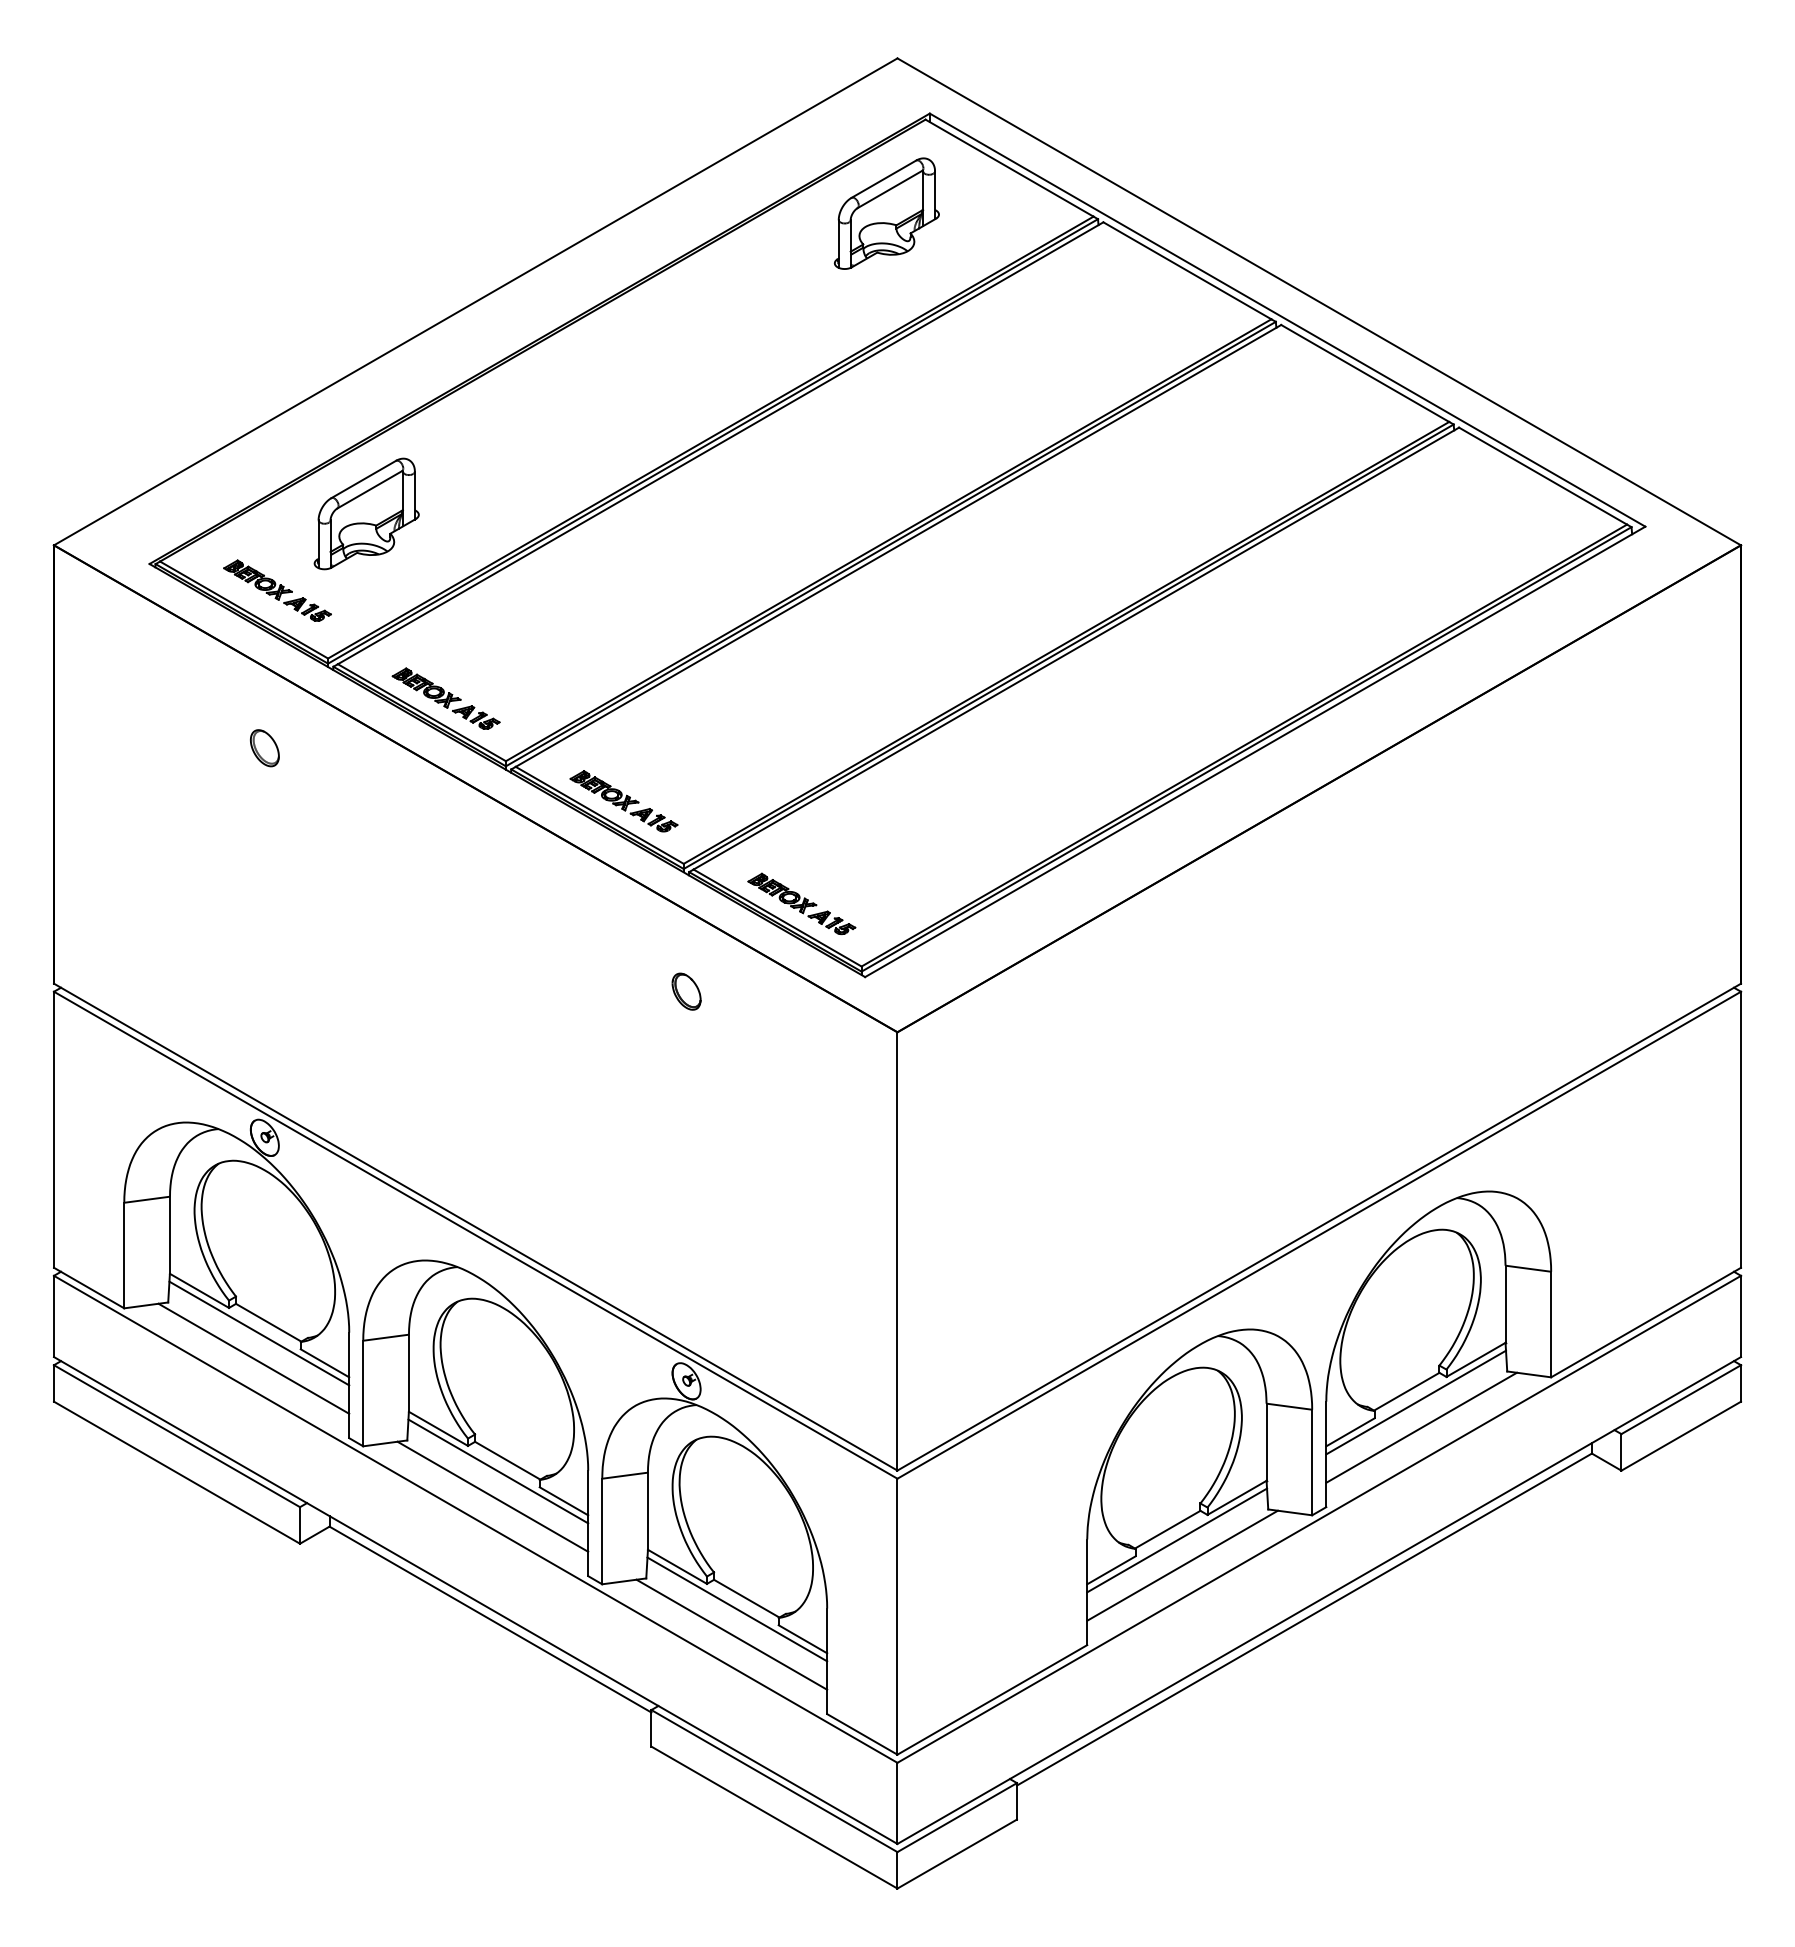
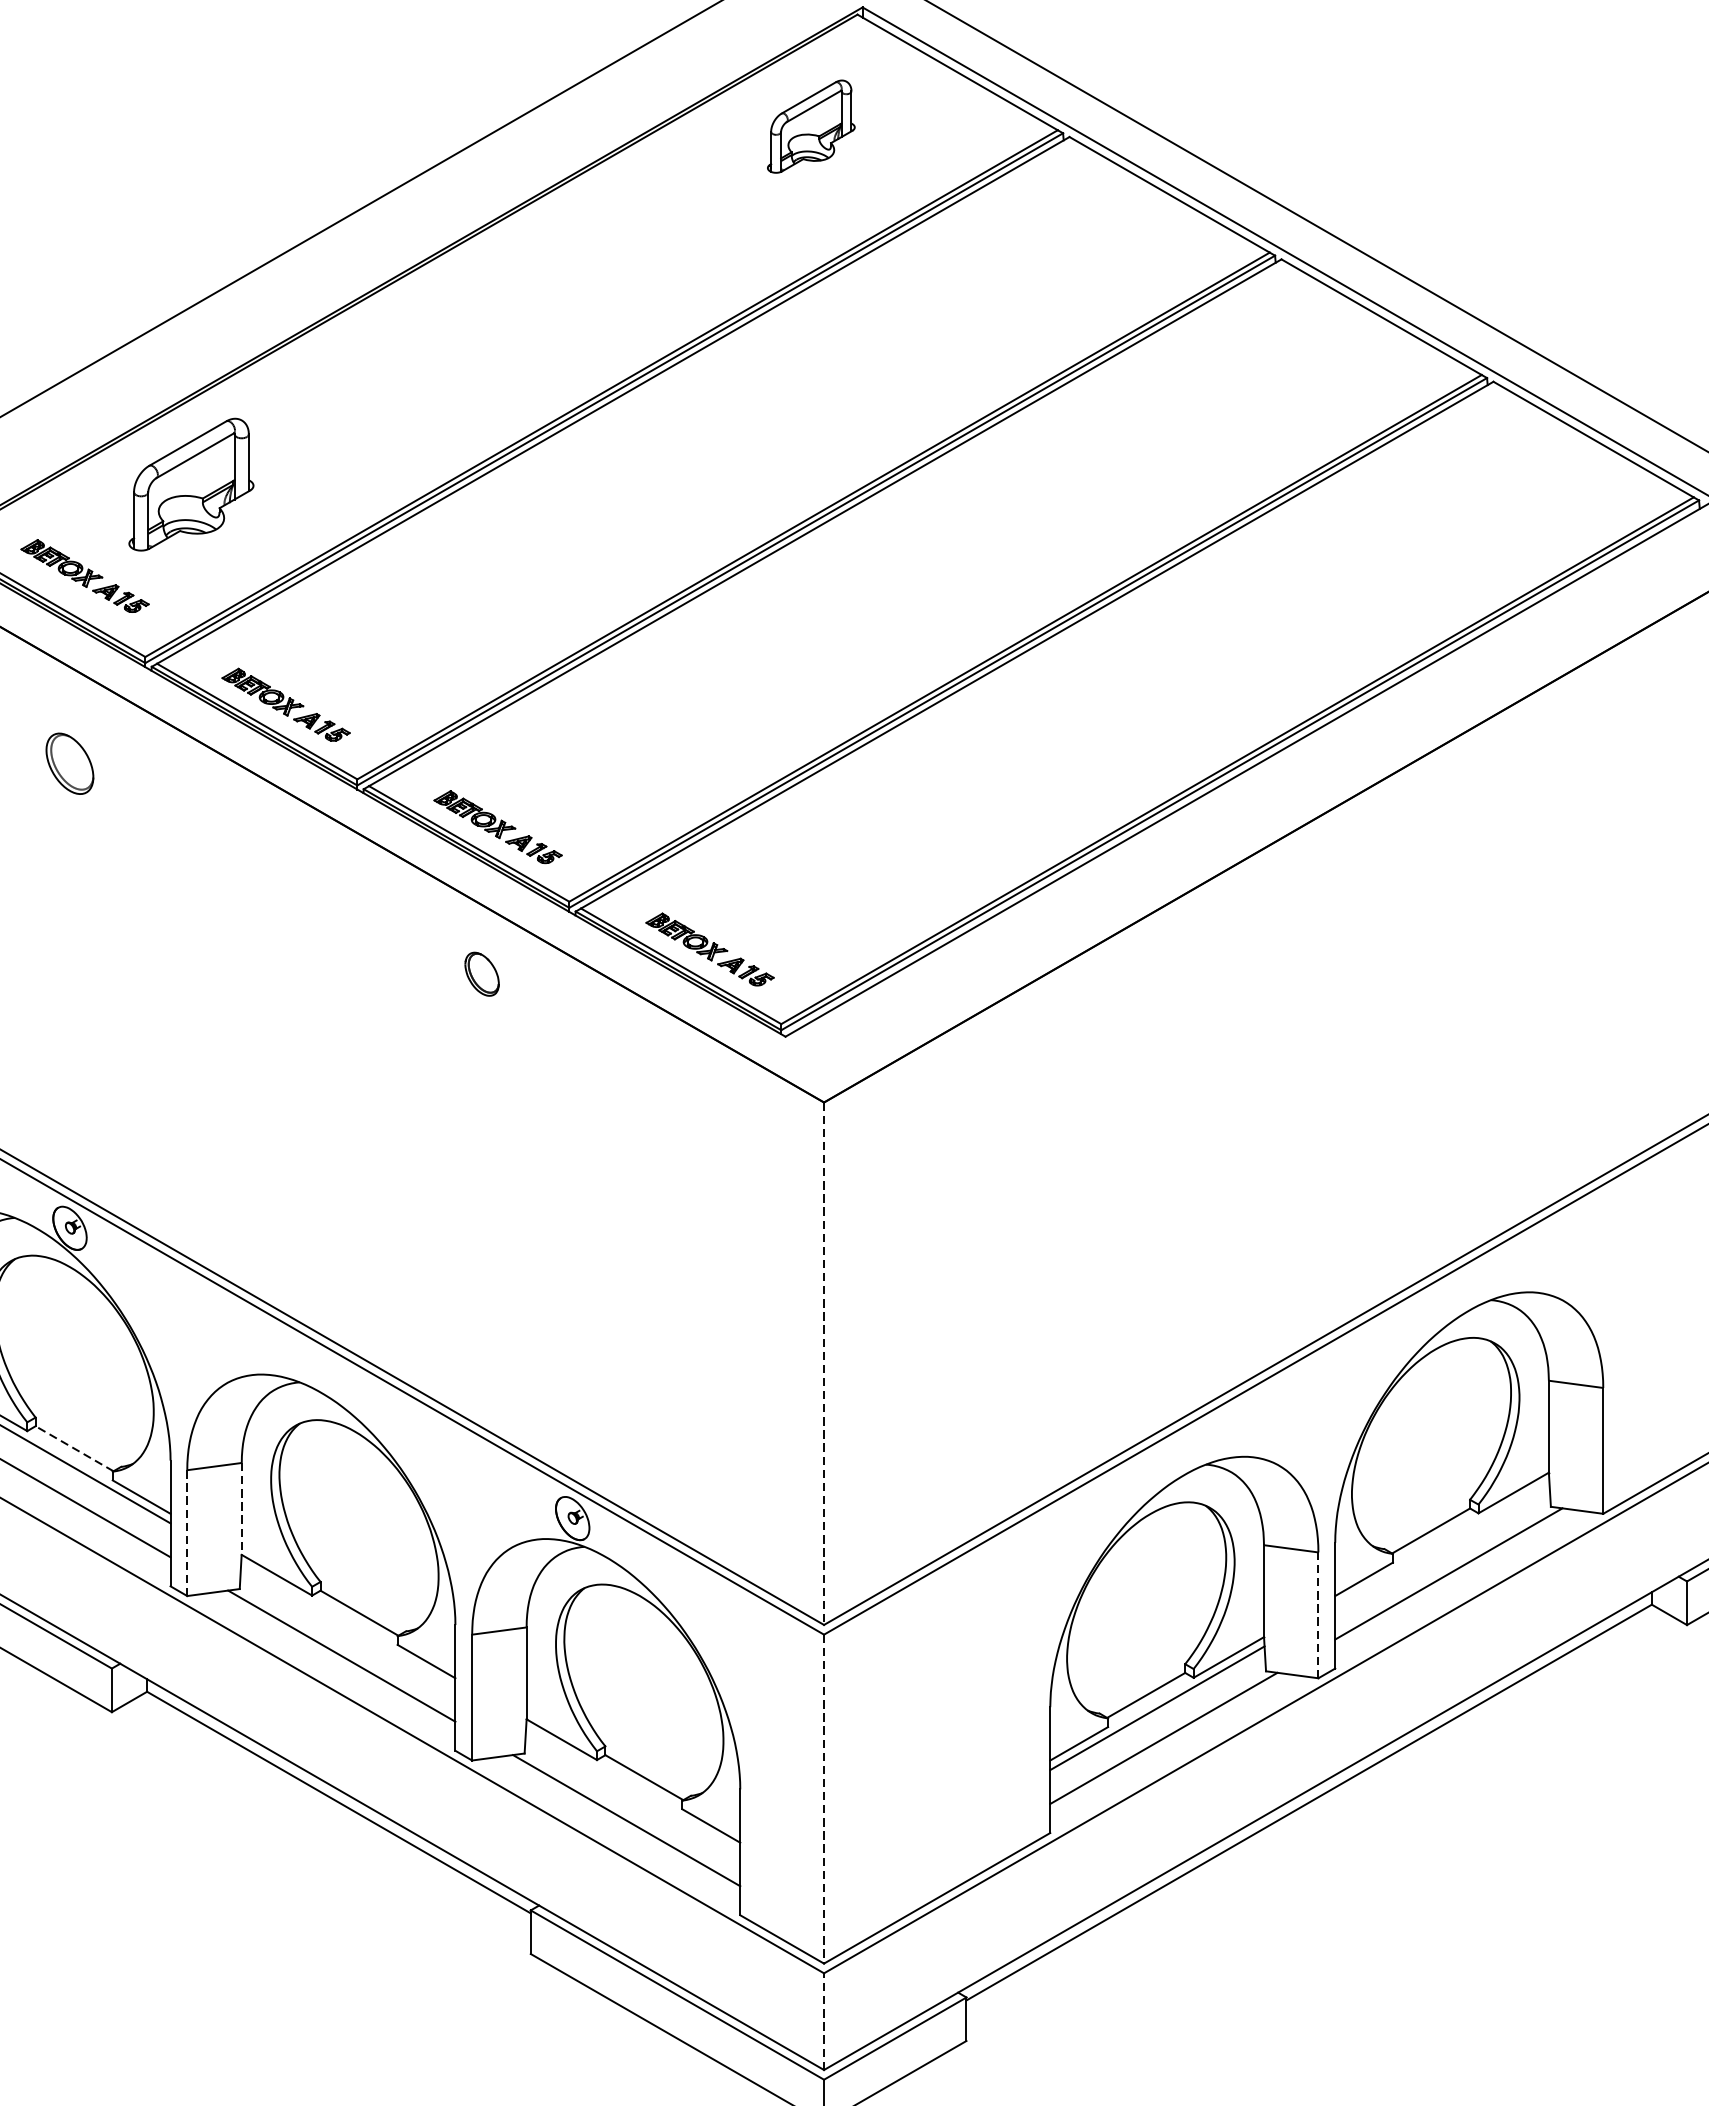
part: (886, 213) -> (810, 126), size x0.7
part: (264, 748) -> (69, 764), size x1.4
part: (686, 991) -> (481, 974), moved
line: (897, 1251) -> (824, 1363), solid -> dashed
line: (268, 1322) -> (74, 1448), solid -> dashed
line: (408, 1373) -> (241, 1509), solid -> dashed
line: (363, 1393) -> (187, 1533), solid -> dashed
line: (1416, 1402) -> (1442, 1543), removed
line: (1312, 1462) -> (1318, 1615), solid -> dashed
line: (498, 1471) -> (348, 1626), removed
line: (737, 1609) -> (633, 1790), removed
line: (897, 1616) -> (824, 1798), solid -> dashed
line: (897, 1803) -> (824, 2021), solid -> dashed

